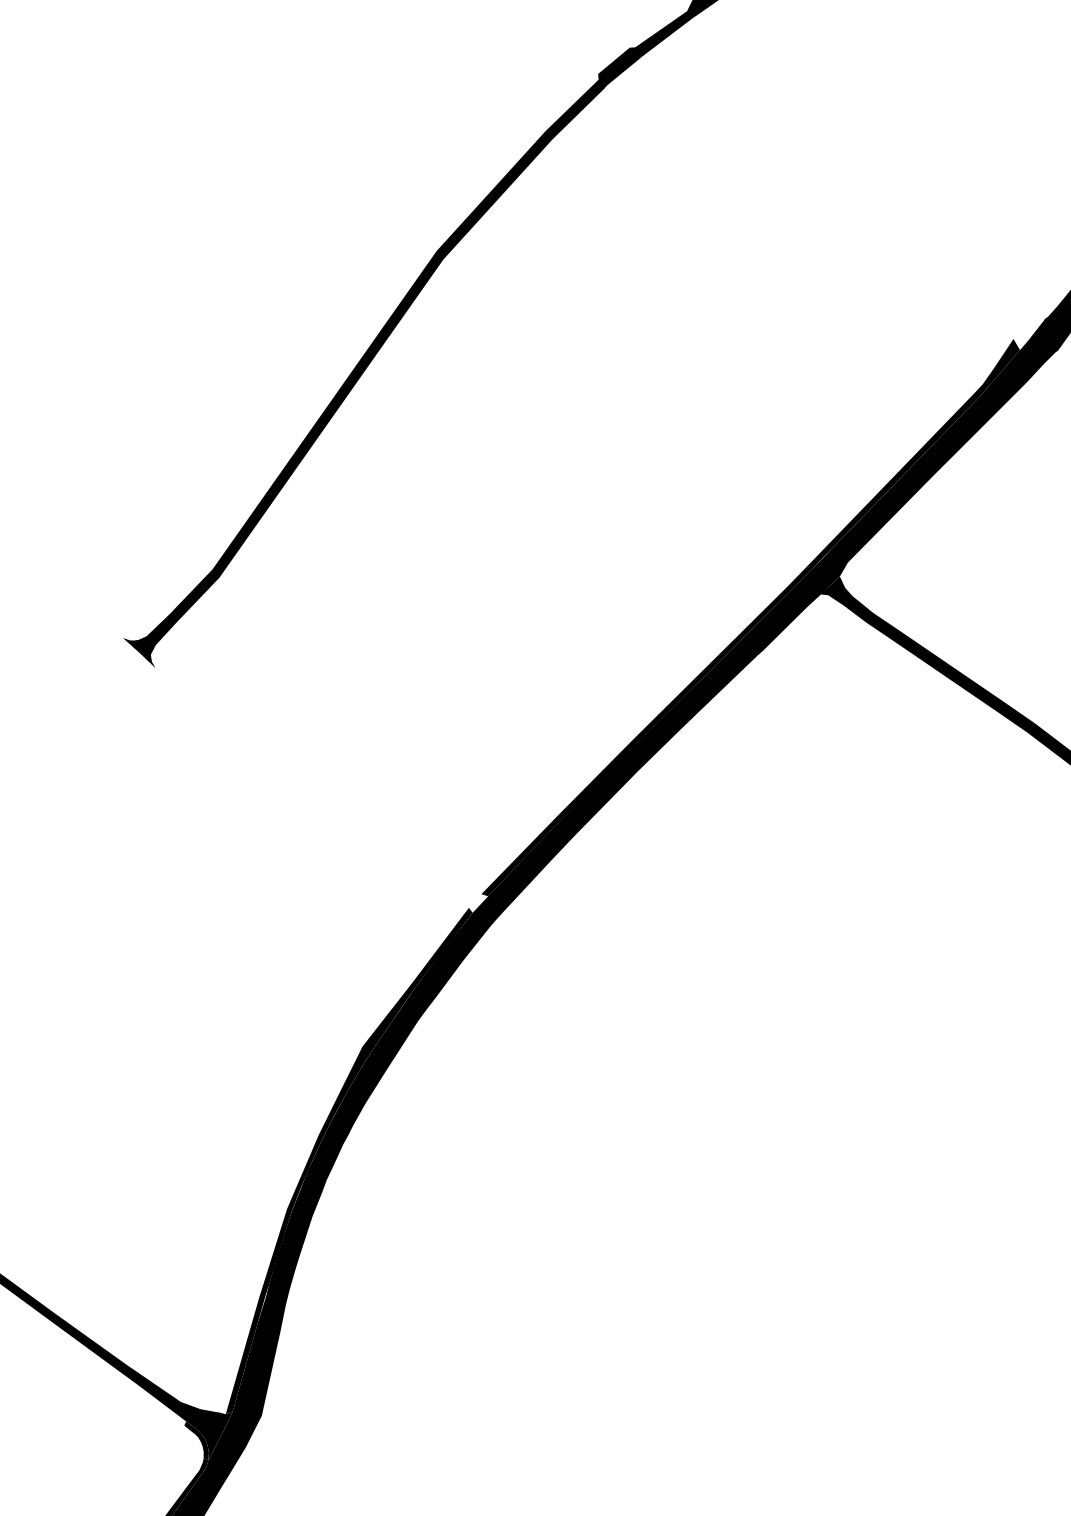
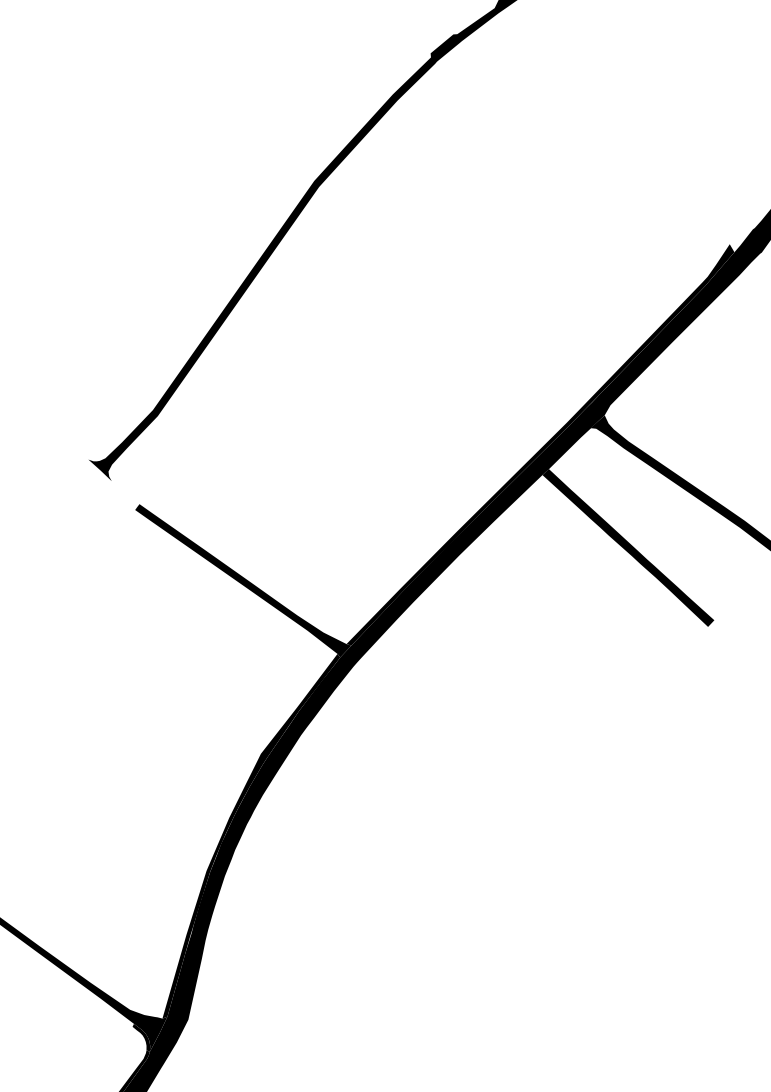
fill: (870, 758) -> (626, 546), added
fill: (338, 805) -> (243, 580), added

